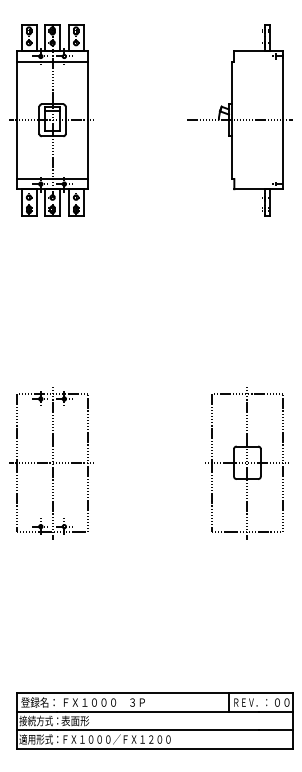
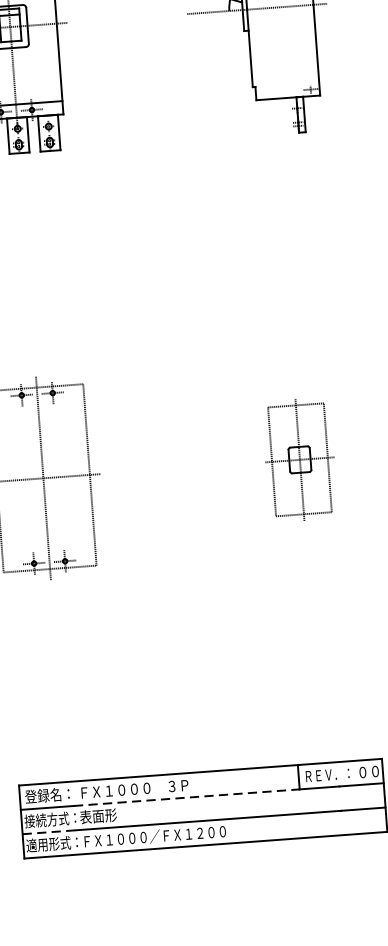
part: (246, 463) -> (298, 460), size x0.6
line: (143, 711) -> (187, 797), solid -> dashed
line: (37, 730) -> (49, 832), solid -> dashed

